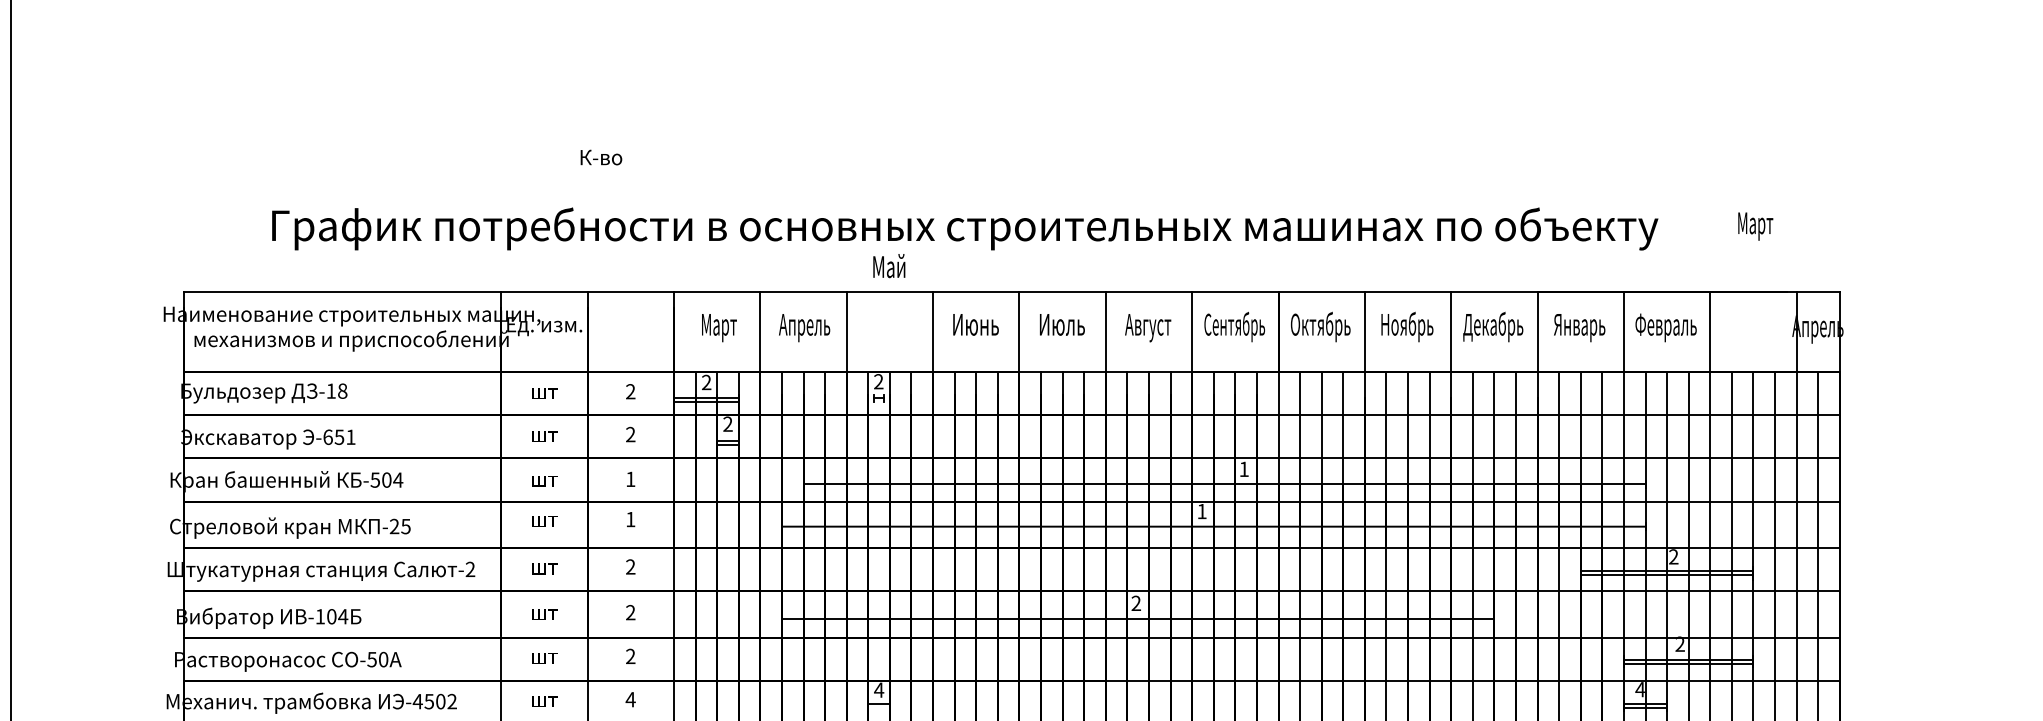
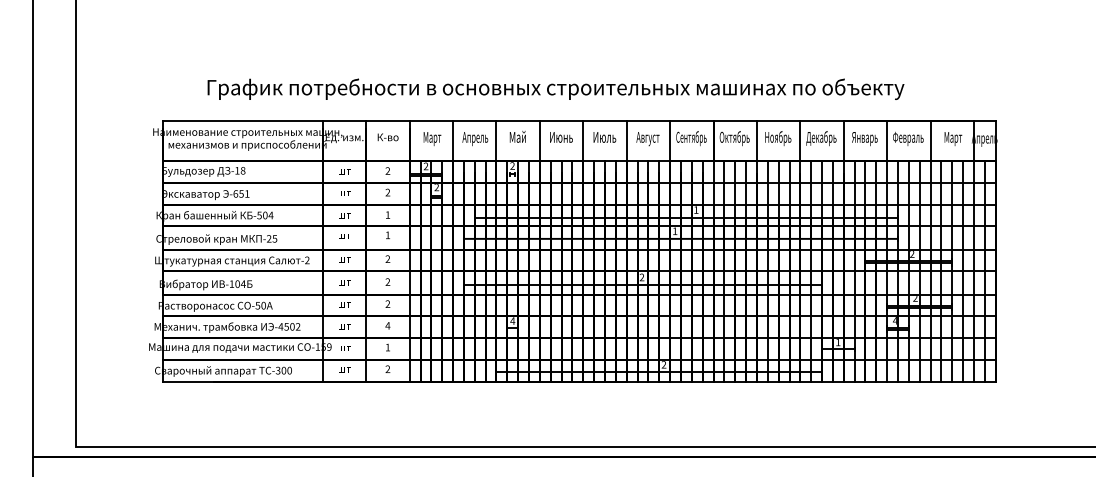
text: (600, 157) -> (387, 137), moved
text: (1755, 225) -> (953, 138), moved
text: (888, 265) -> (517, 136), moved

